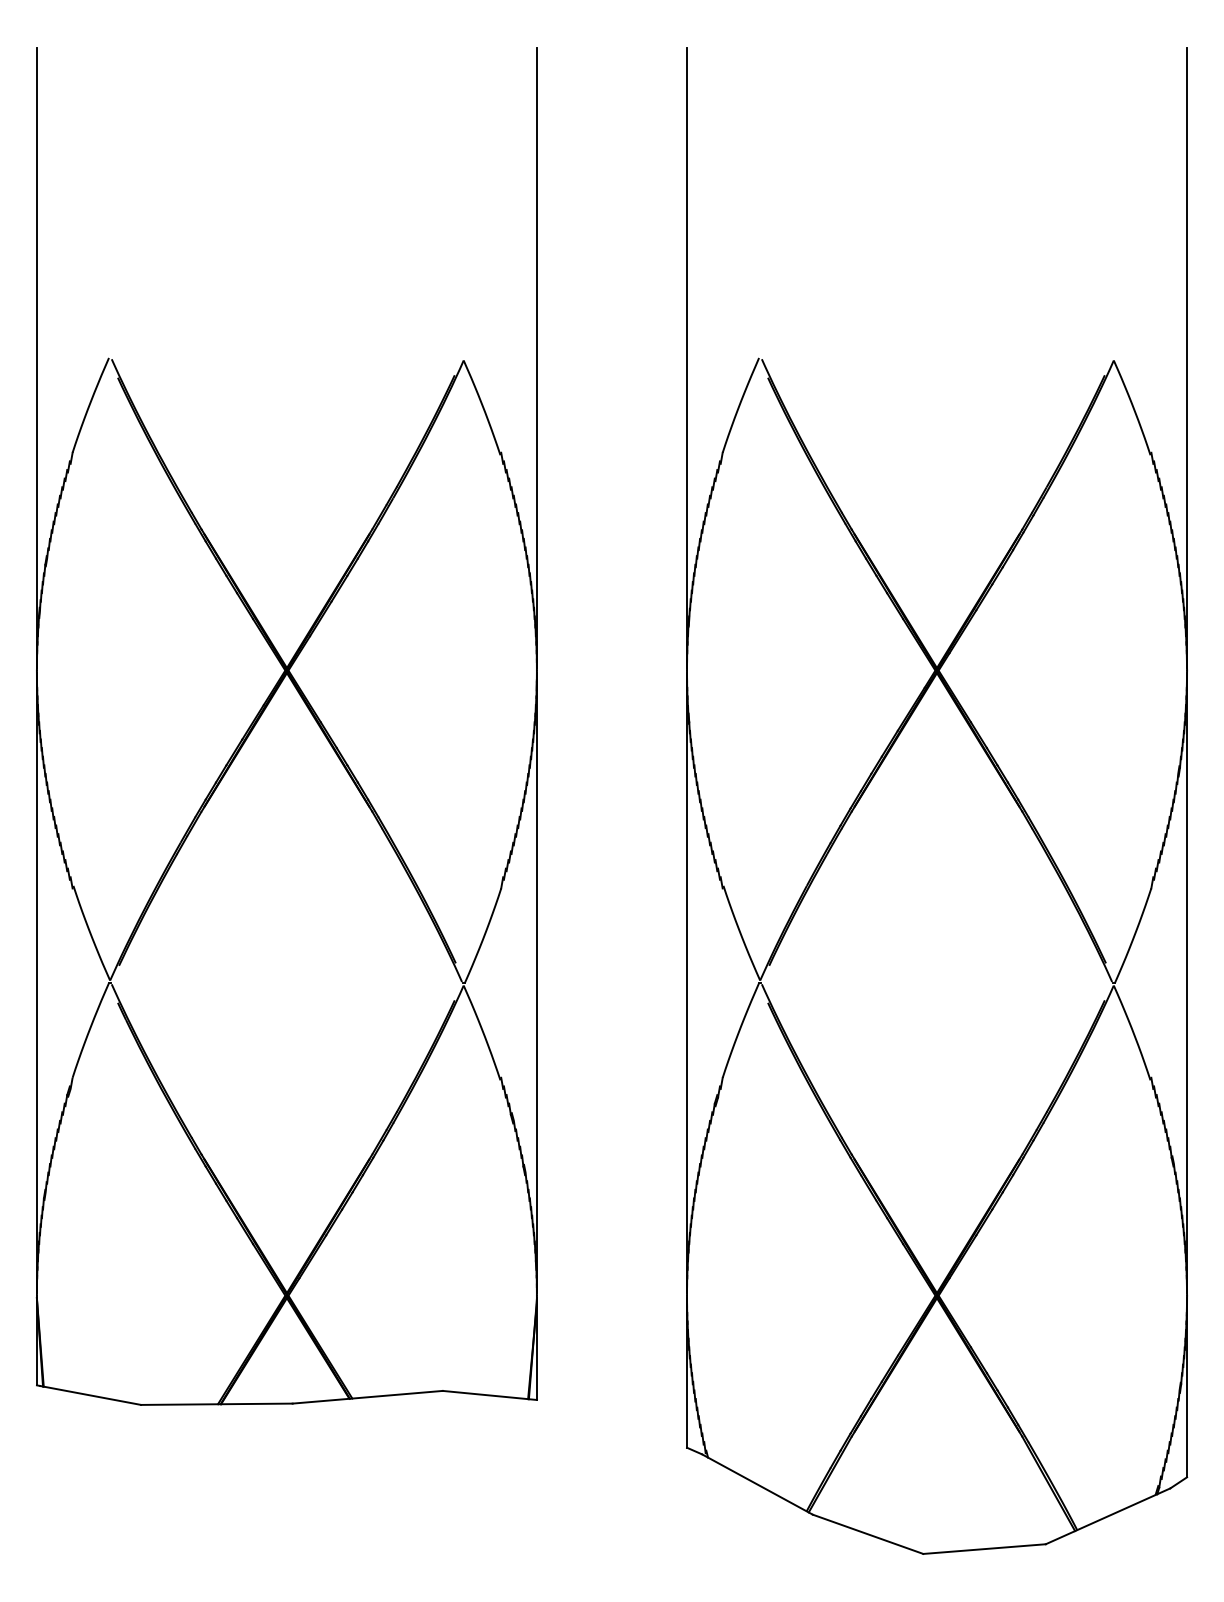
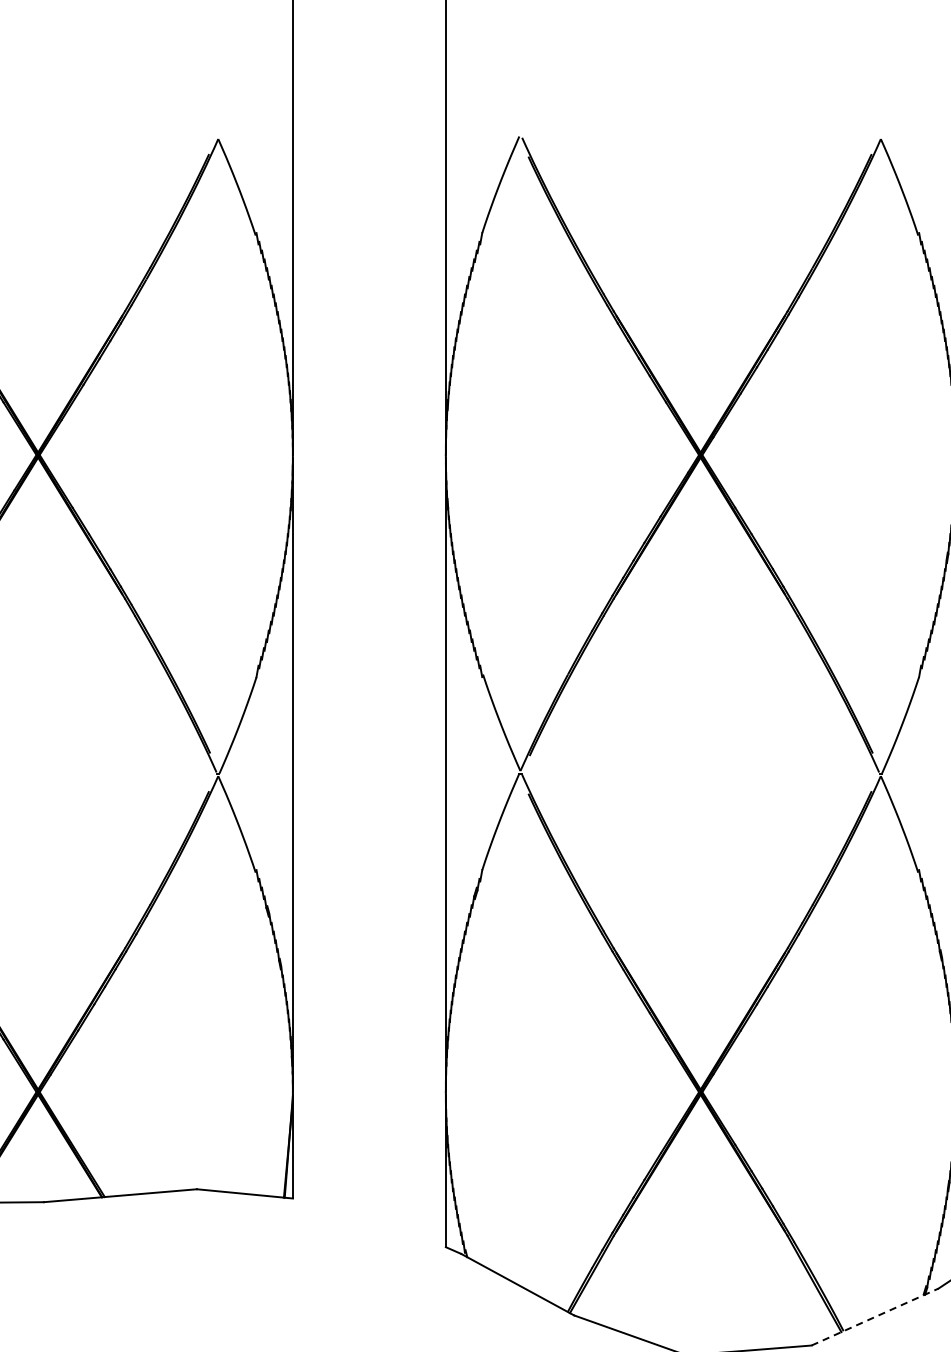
line: (1108, 1516) -> (875, 1317), solid -> dashed

